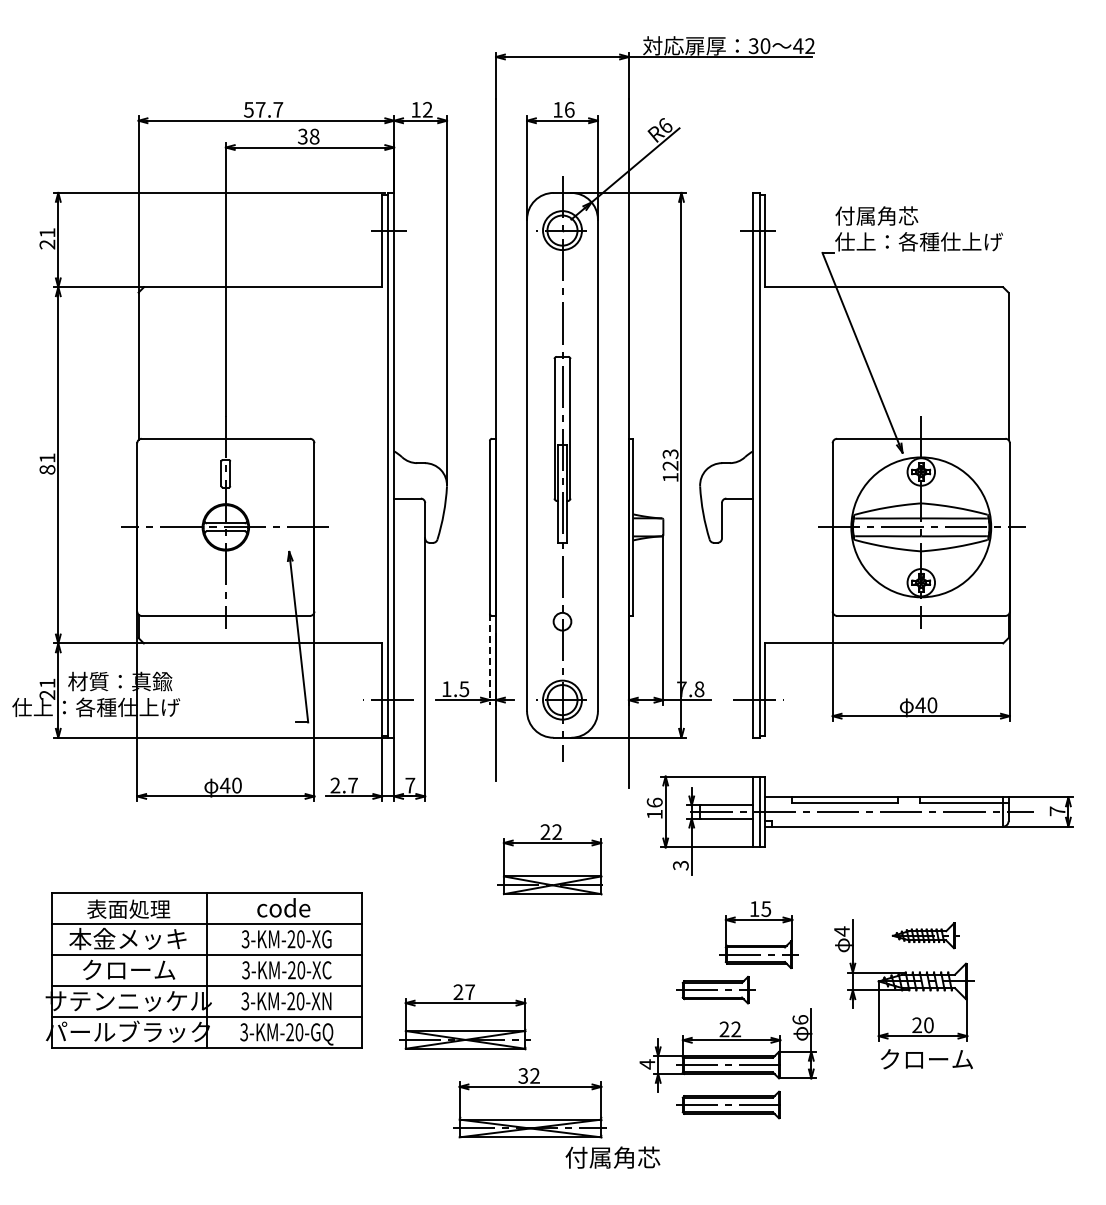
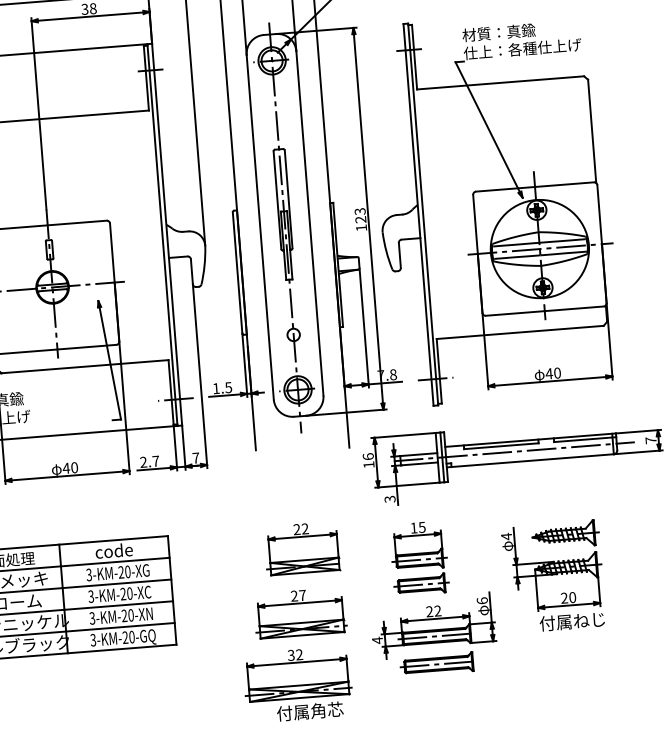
text: (887, 215) -> (499, 32), 付属角芯 -> 材質：真鍮
line: (489, 659) -> (244, 365), dashed -> solid
part: (549, 859) -> (301, 548), moved
part: (758, 934) -> (418, 545), moved
part: (925, 935) -> (565, 534), size x1.43
part: (464, 1017) -> (300, 613), moved
text: (925, 1059) -> (572, 621), クローム -> 付属ねじ
text: (612, 1157) -> (309, 711), moved

